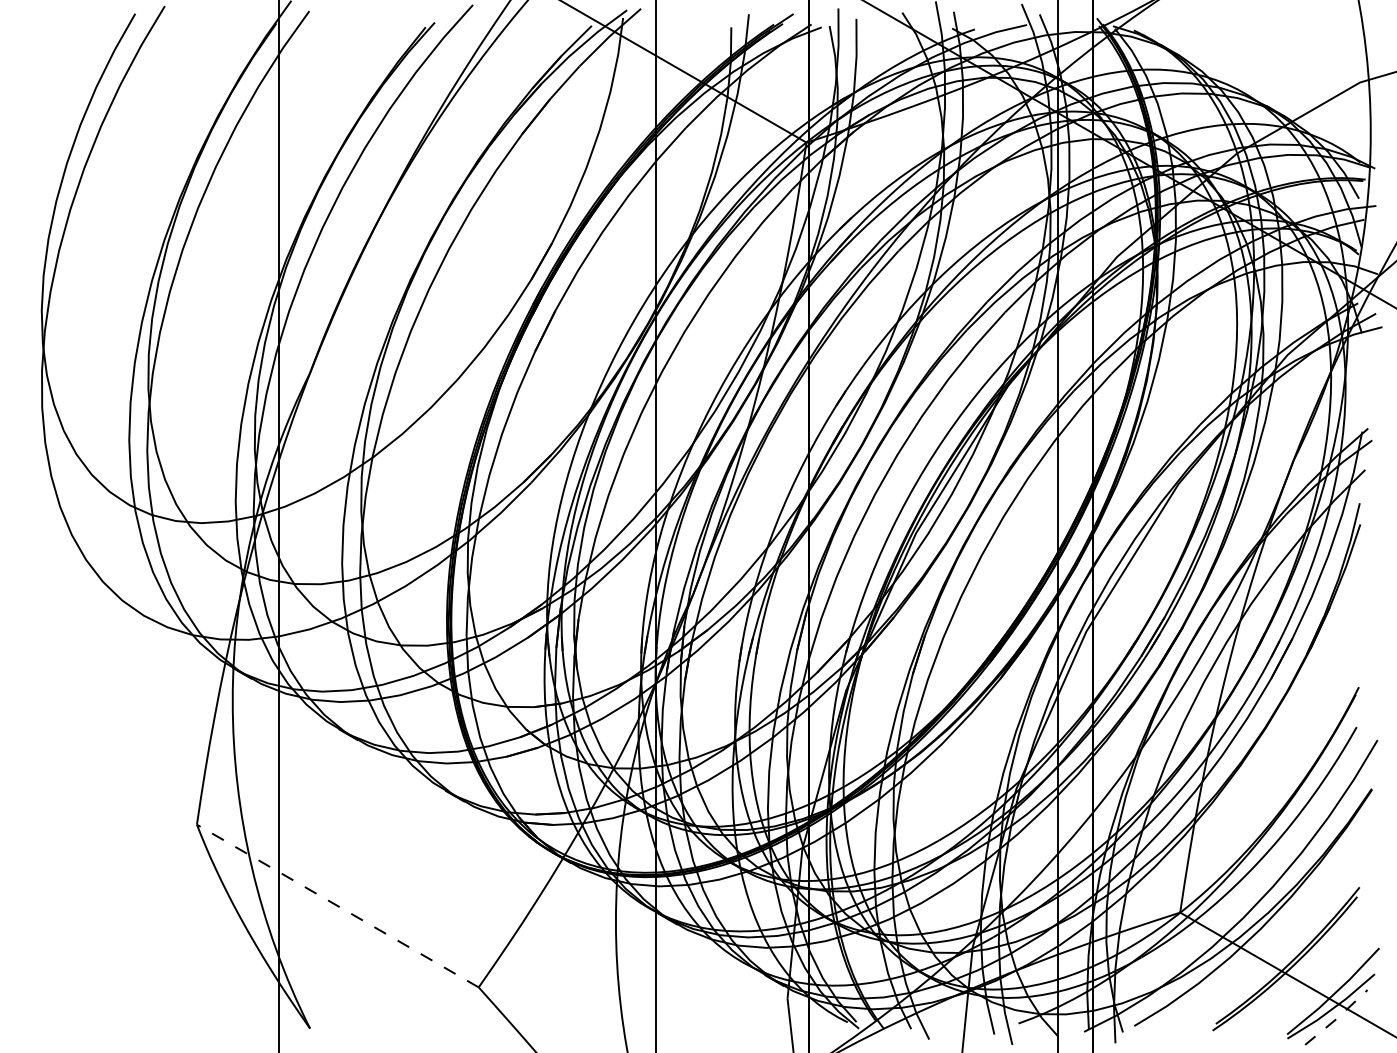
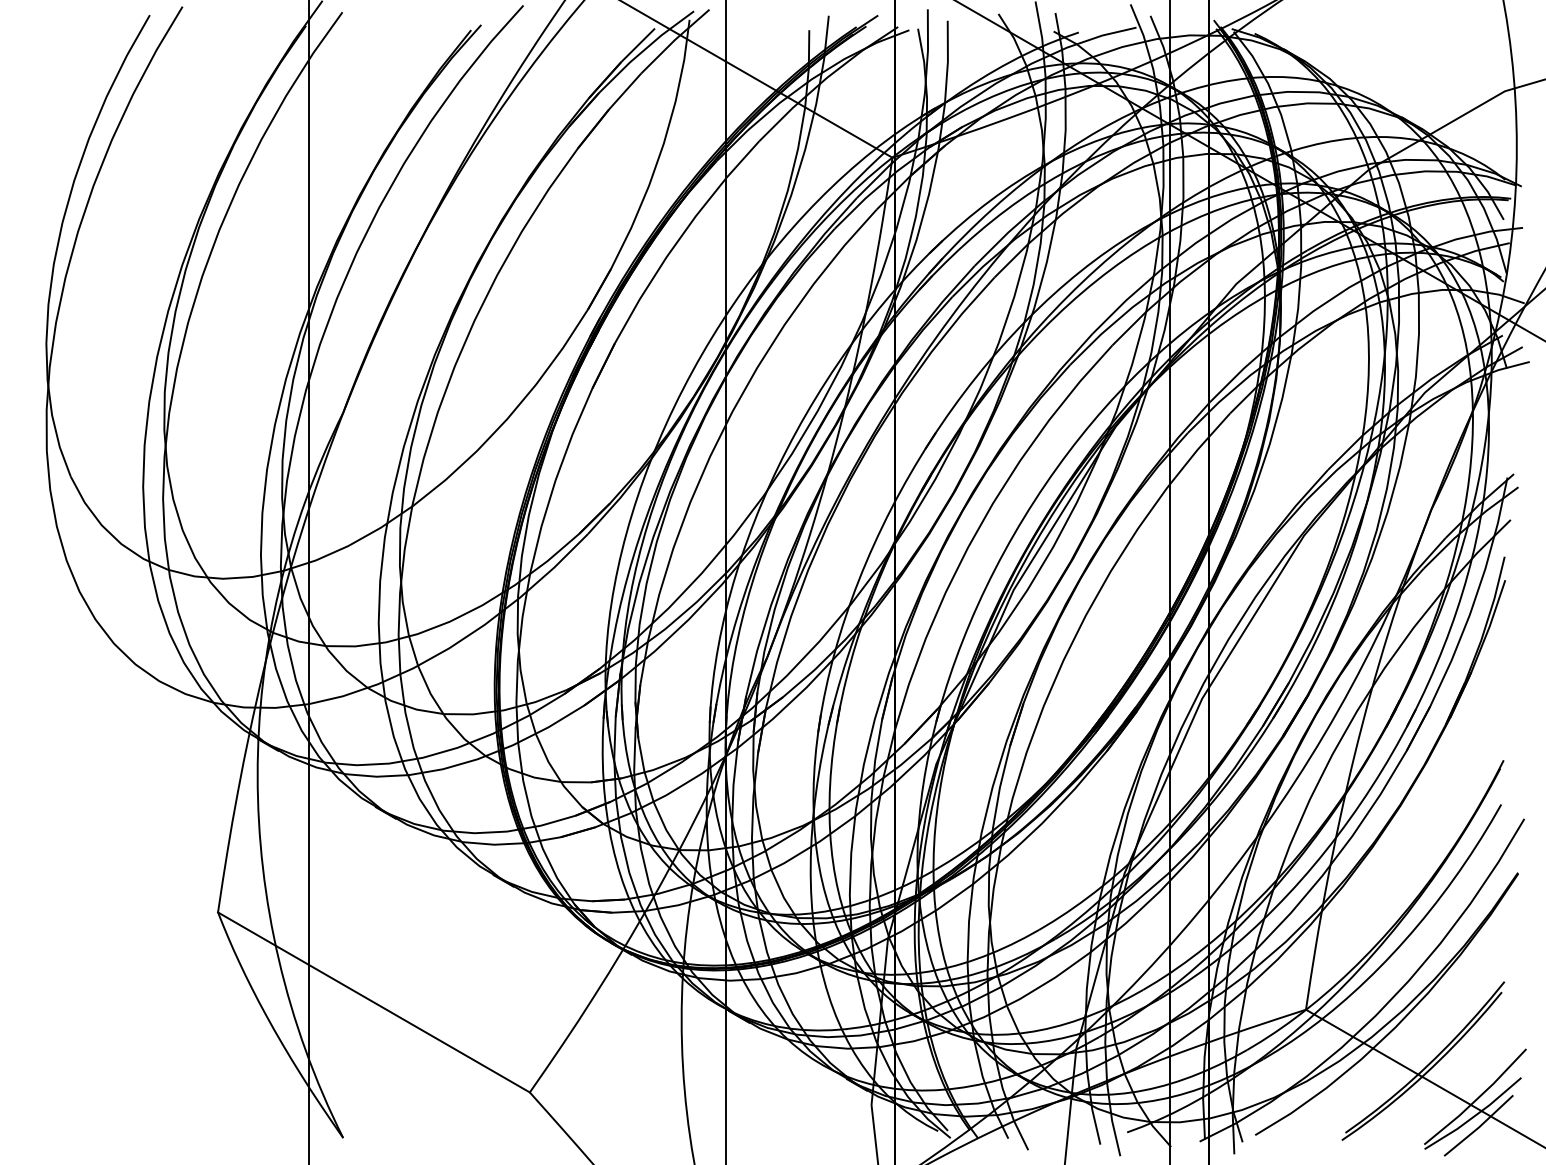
line: (337, 906) -> (373, 1002), dashed -> solid
line: (1337, 1019) -> (1479, 1127), dashed -> solid

